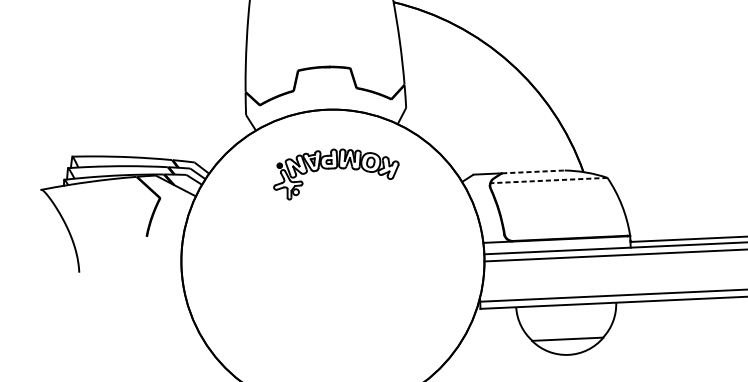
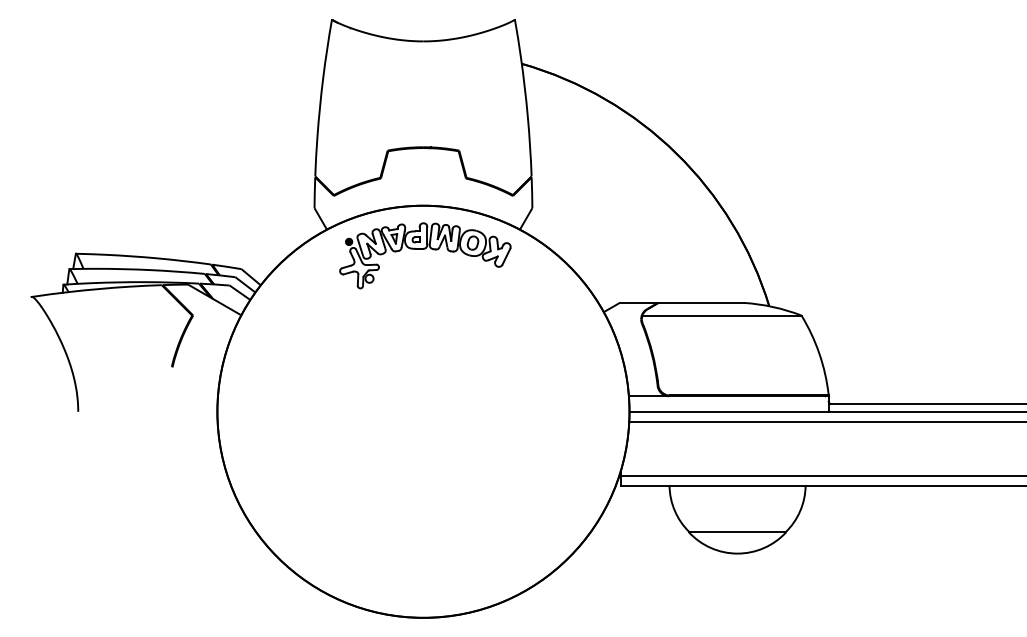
line: (533, 171) -> (701, 302), dashed -> solid
part: (336, 173) -> (425, 255), moved
line: (548, 180) -> (721, 315), dashed -> solid

